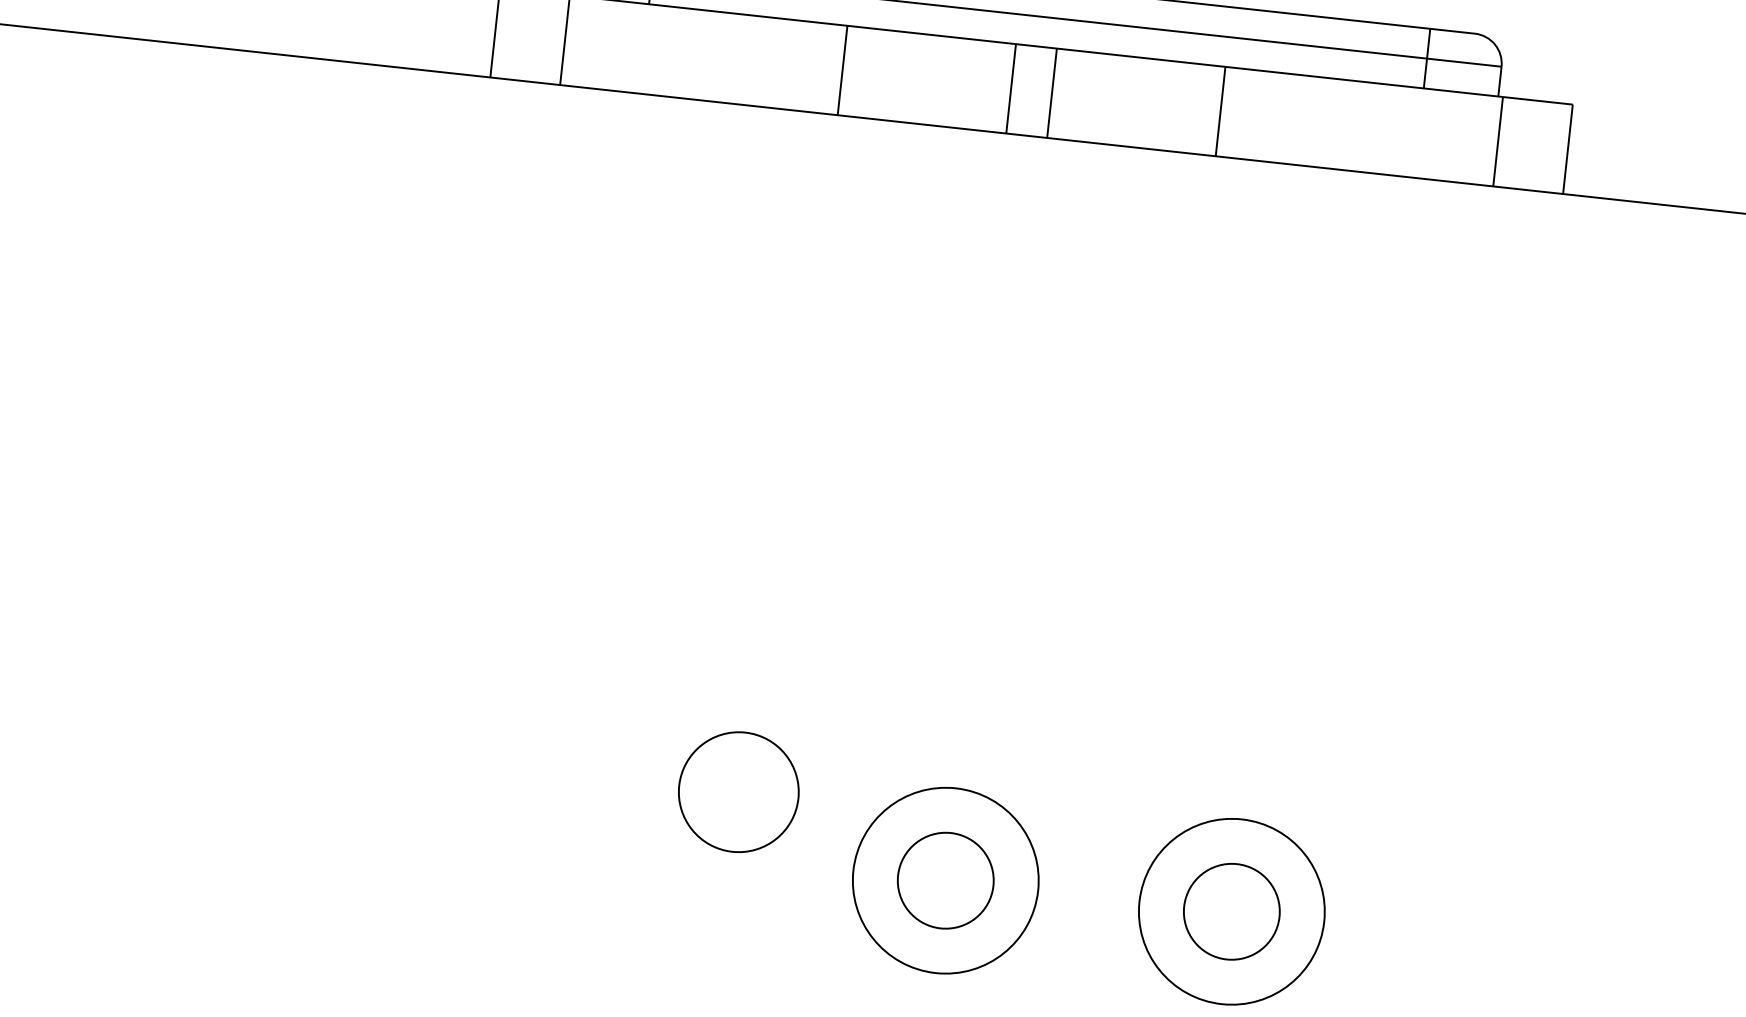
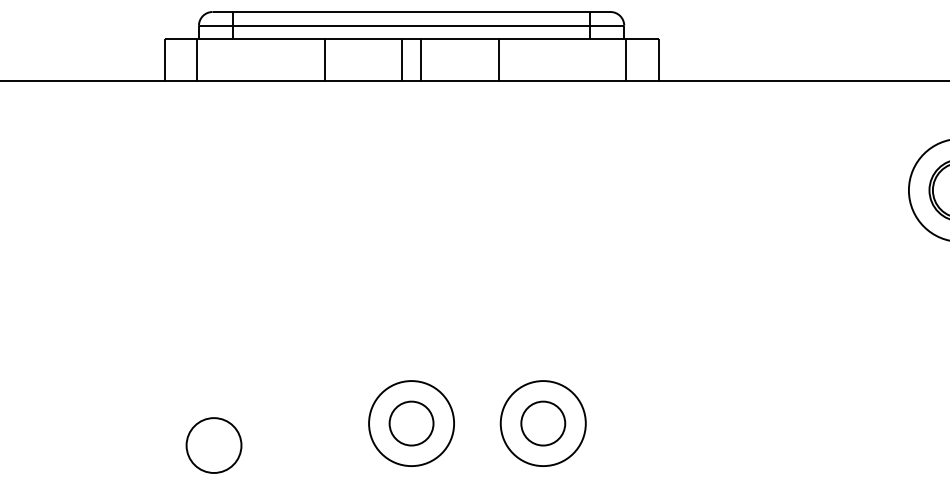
part: (737, 791) -> (213, 445), moved

